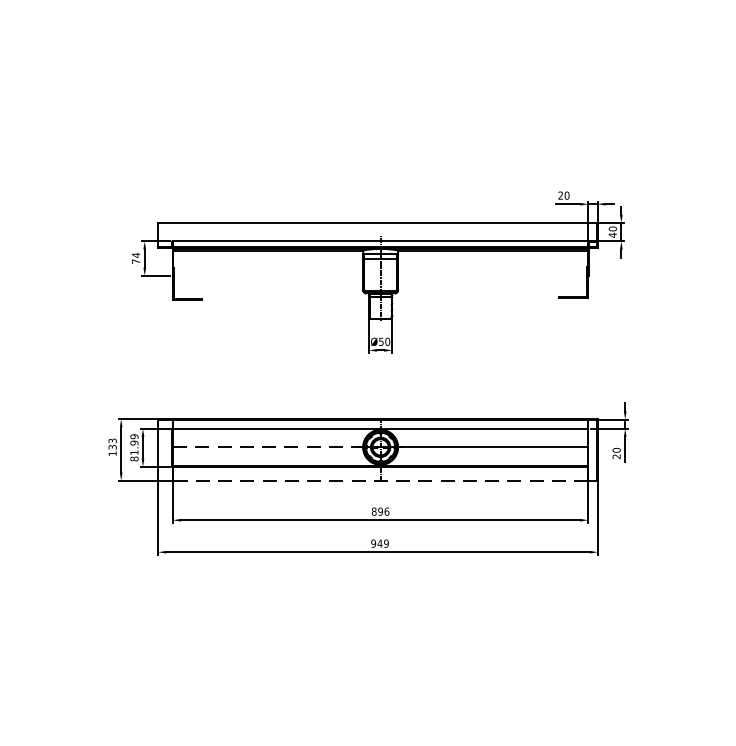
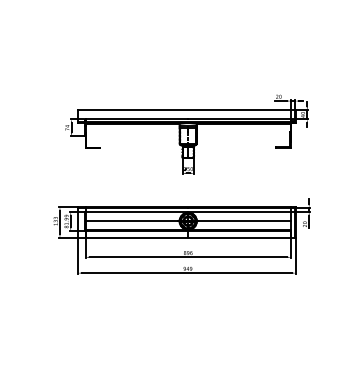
line: (267, 447) -> (132, 221), dashed -> solid
line: (381, 480) -> (188, 237), dashed -> solid

